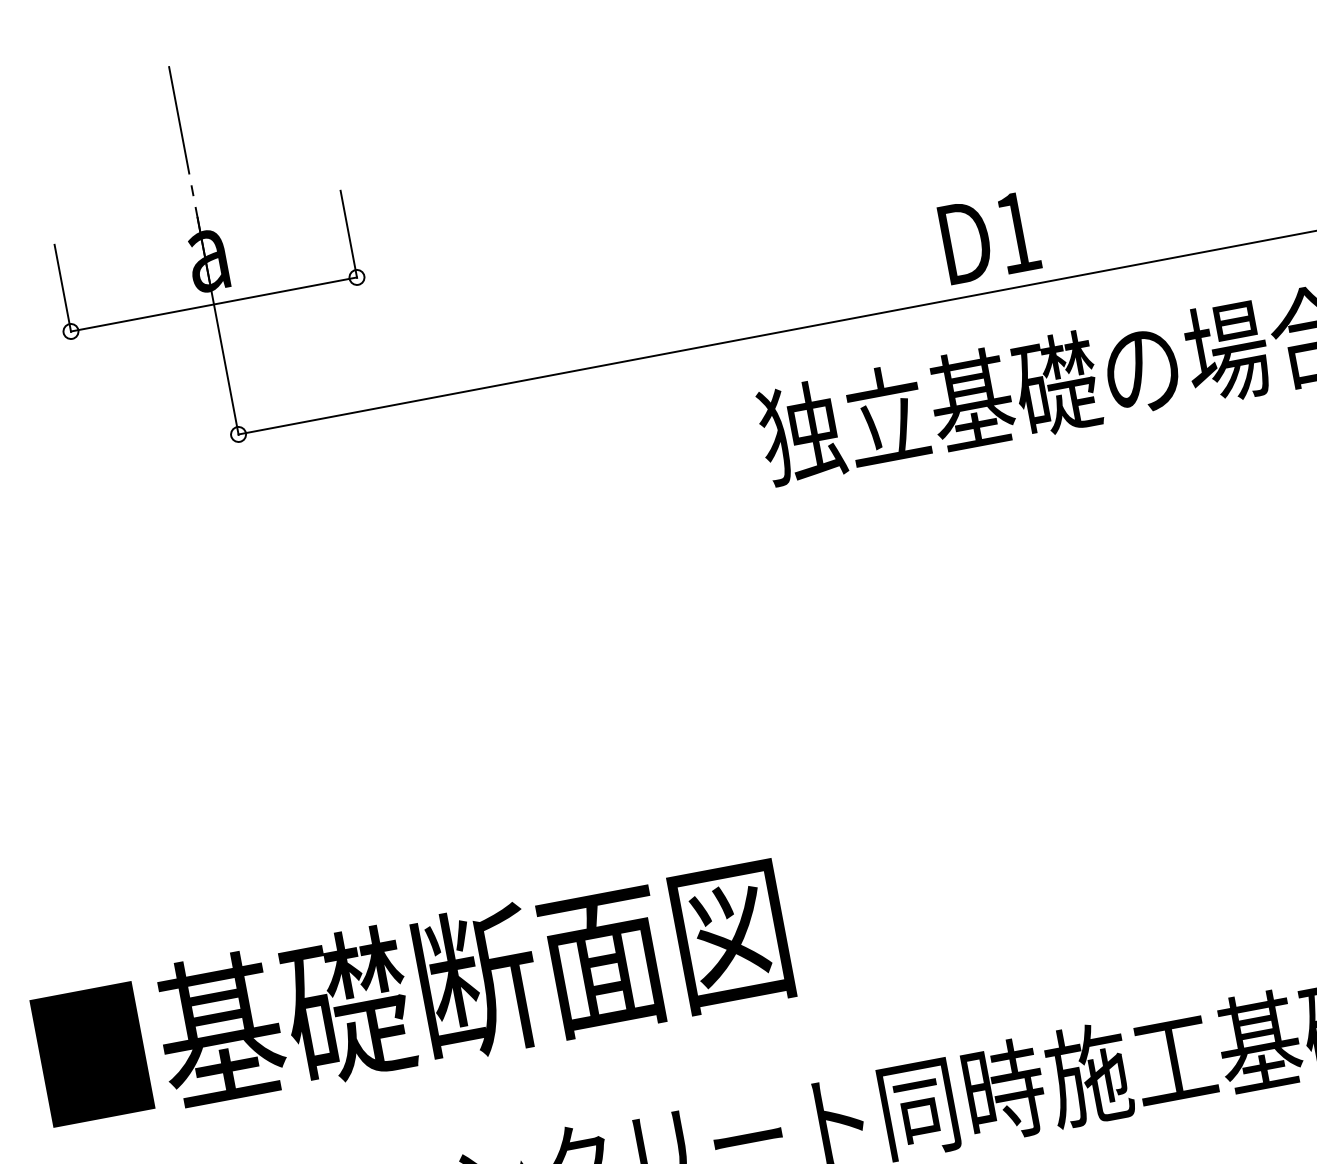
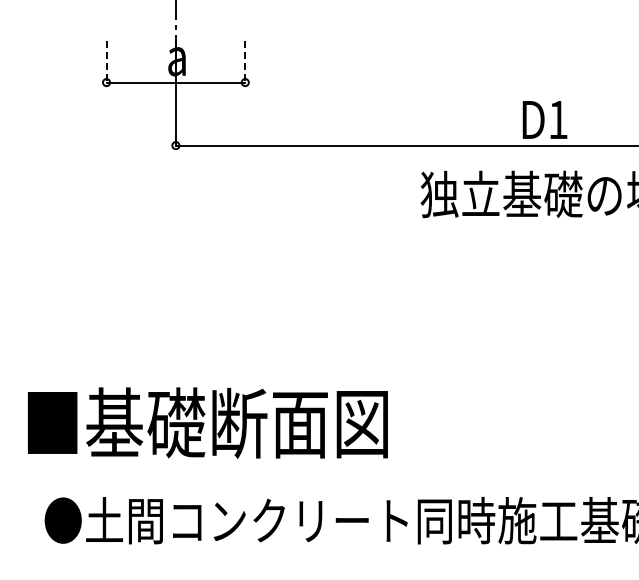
line: (349, 235) -> (245, 62), solid -> dashed
line: (63, 290) -> (106, 62), solid -> dashed

